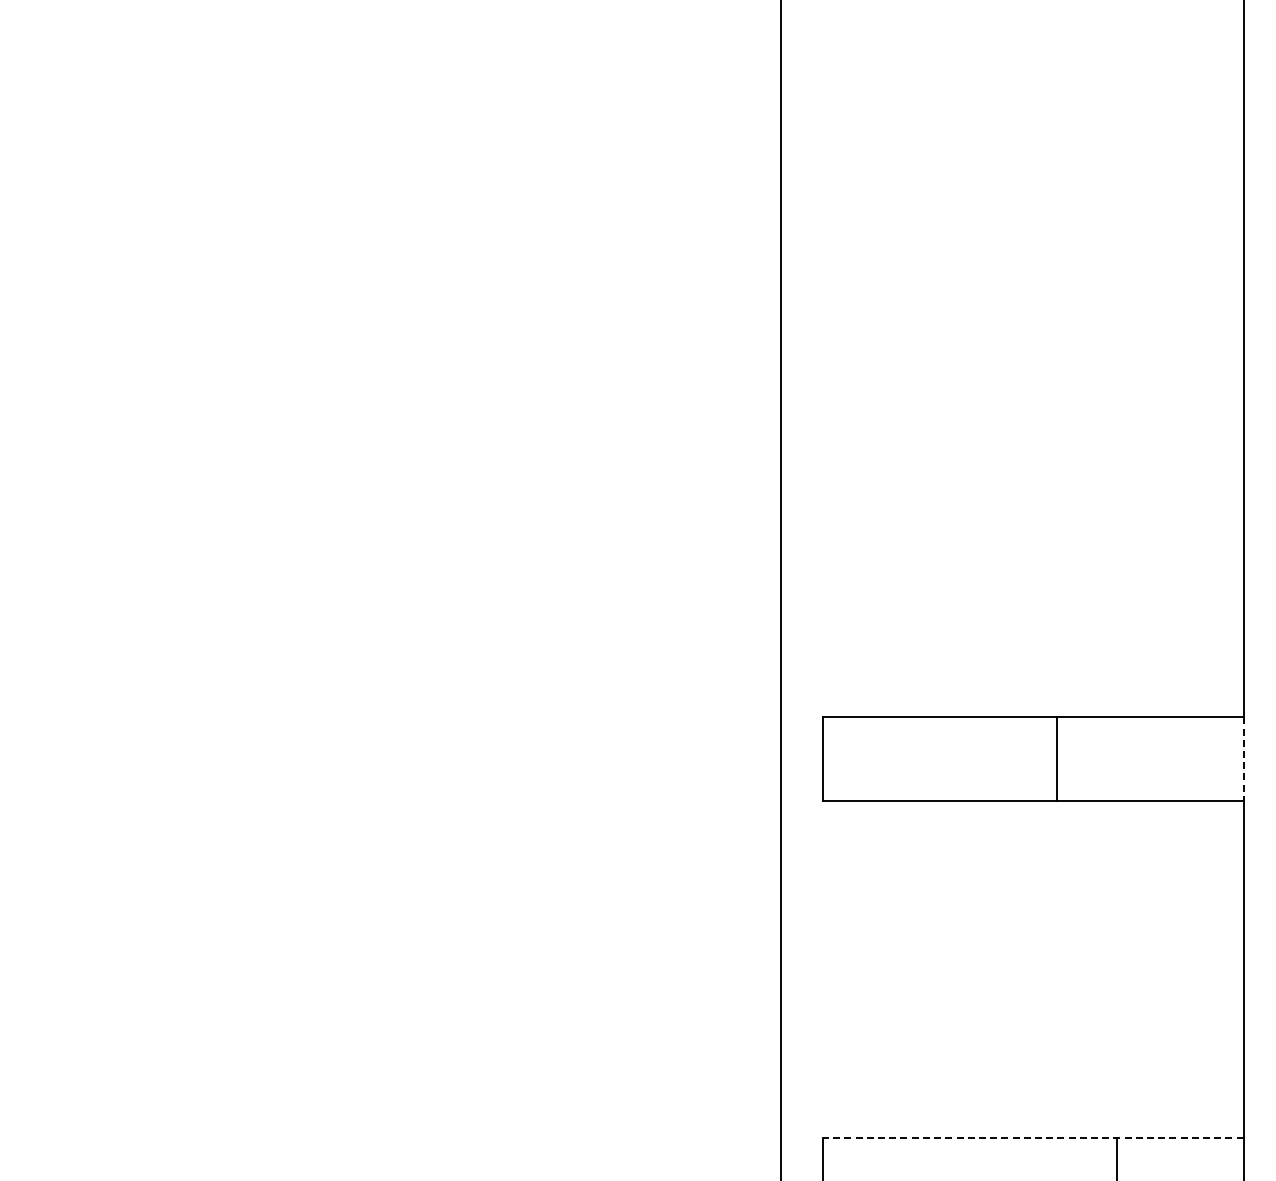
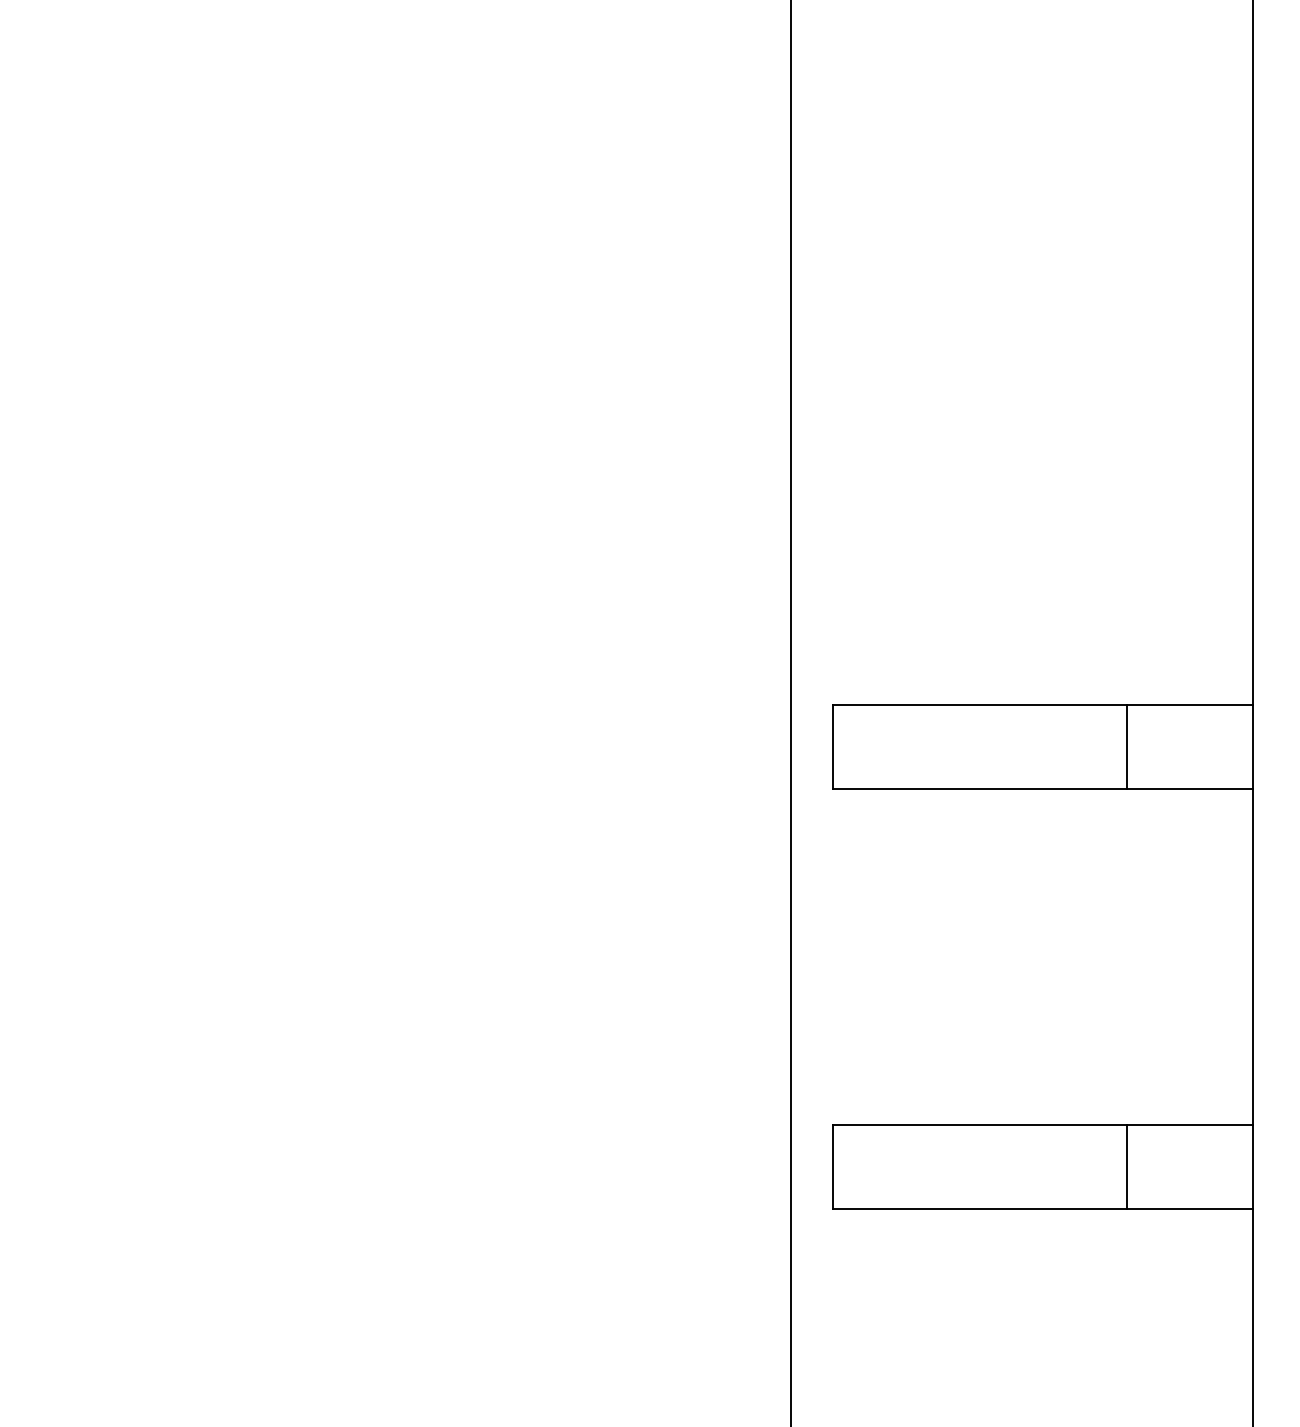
line: (1057, 759) -> (1126, 747), moved
line: (1243, 759) -> (1252, 747), dashed -> solid
line: (1033, 1137) -> (1042, 1125), dashed -> solid

